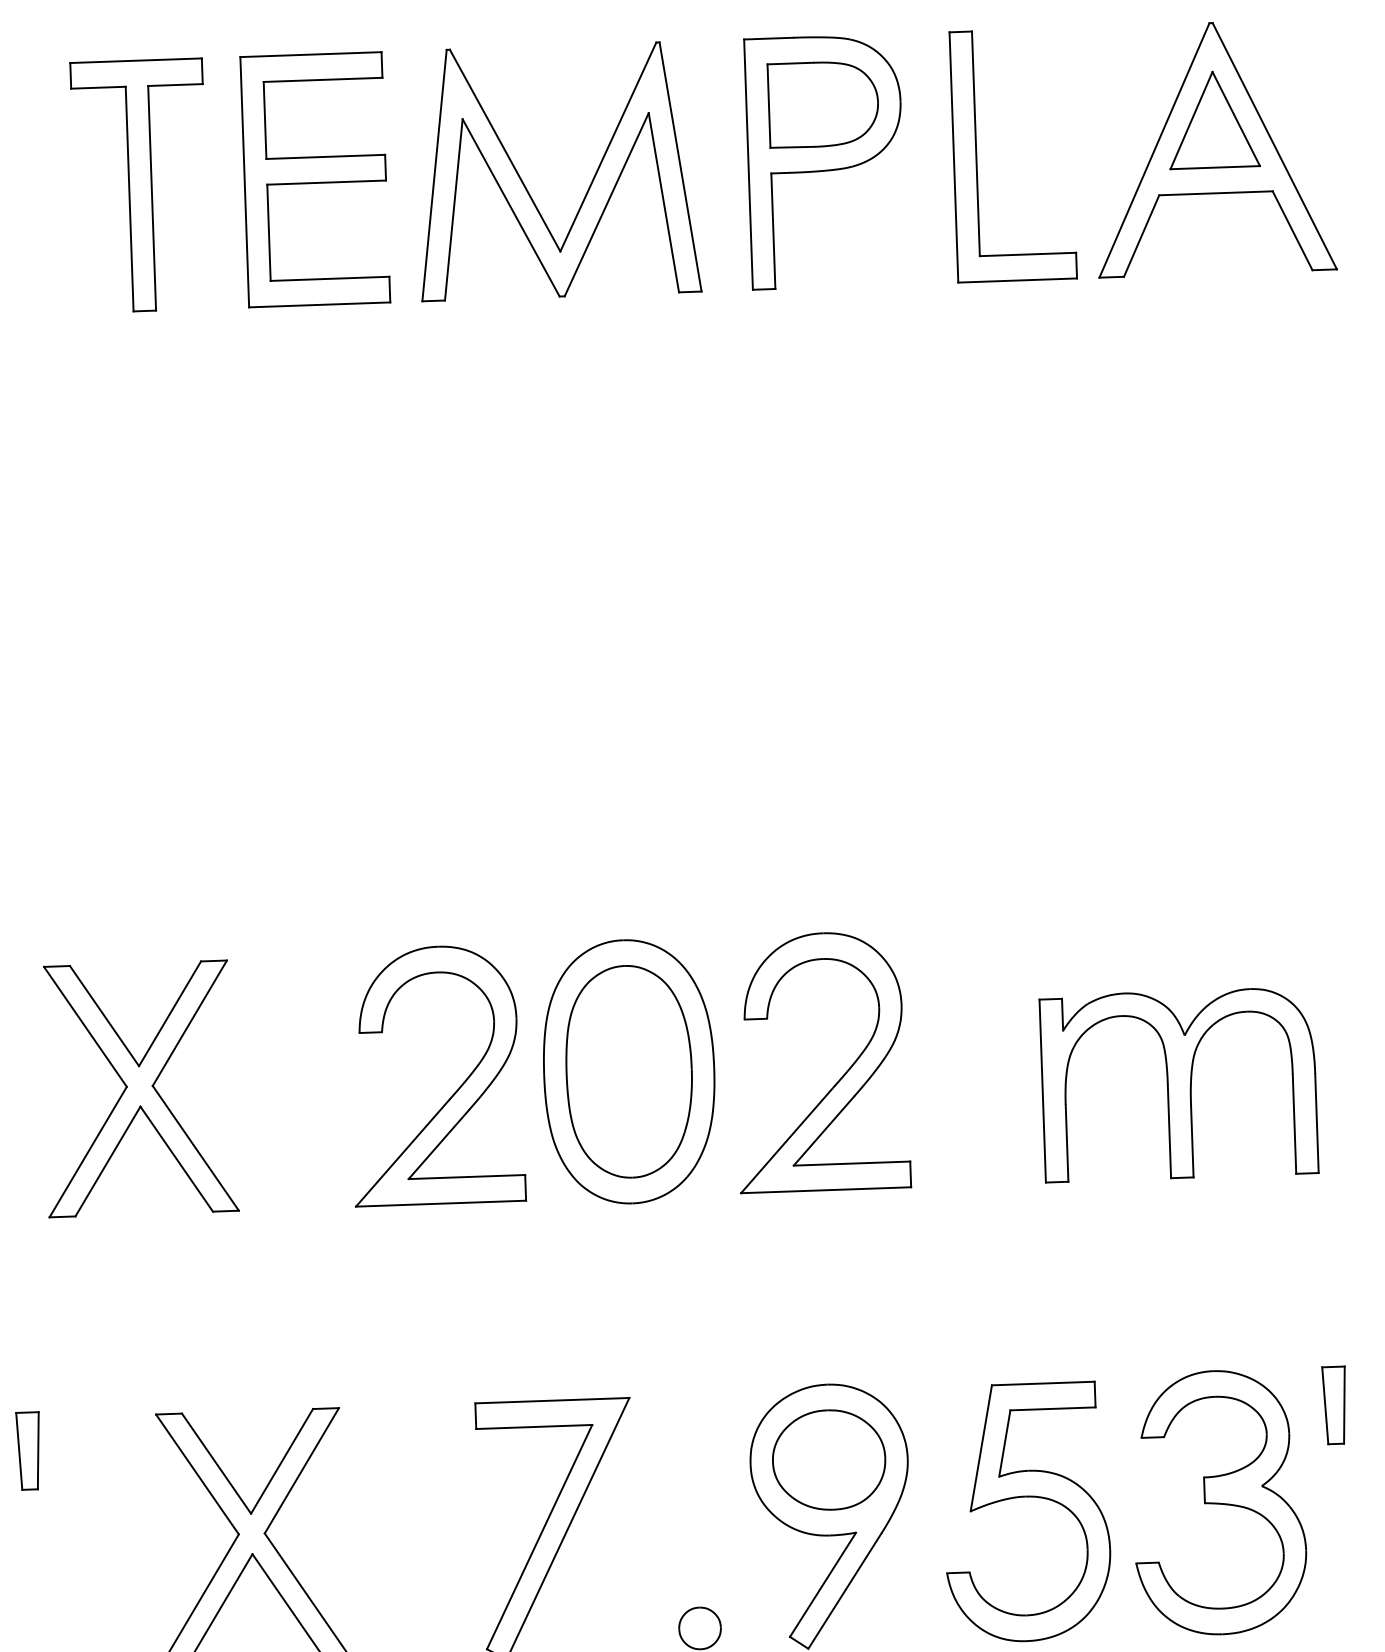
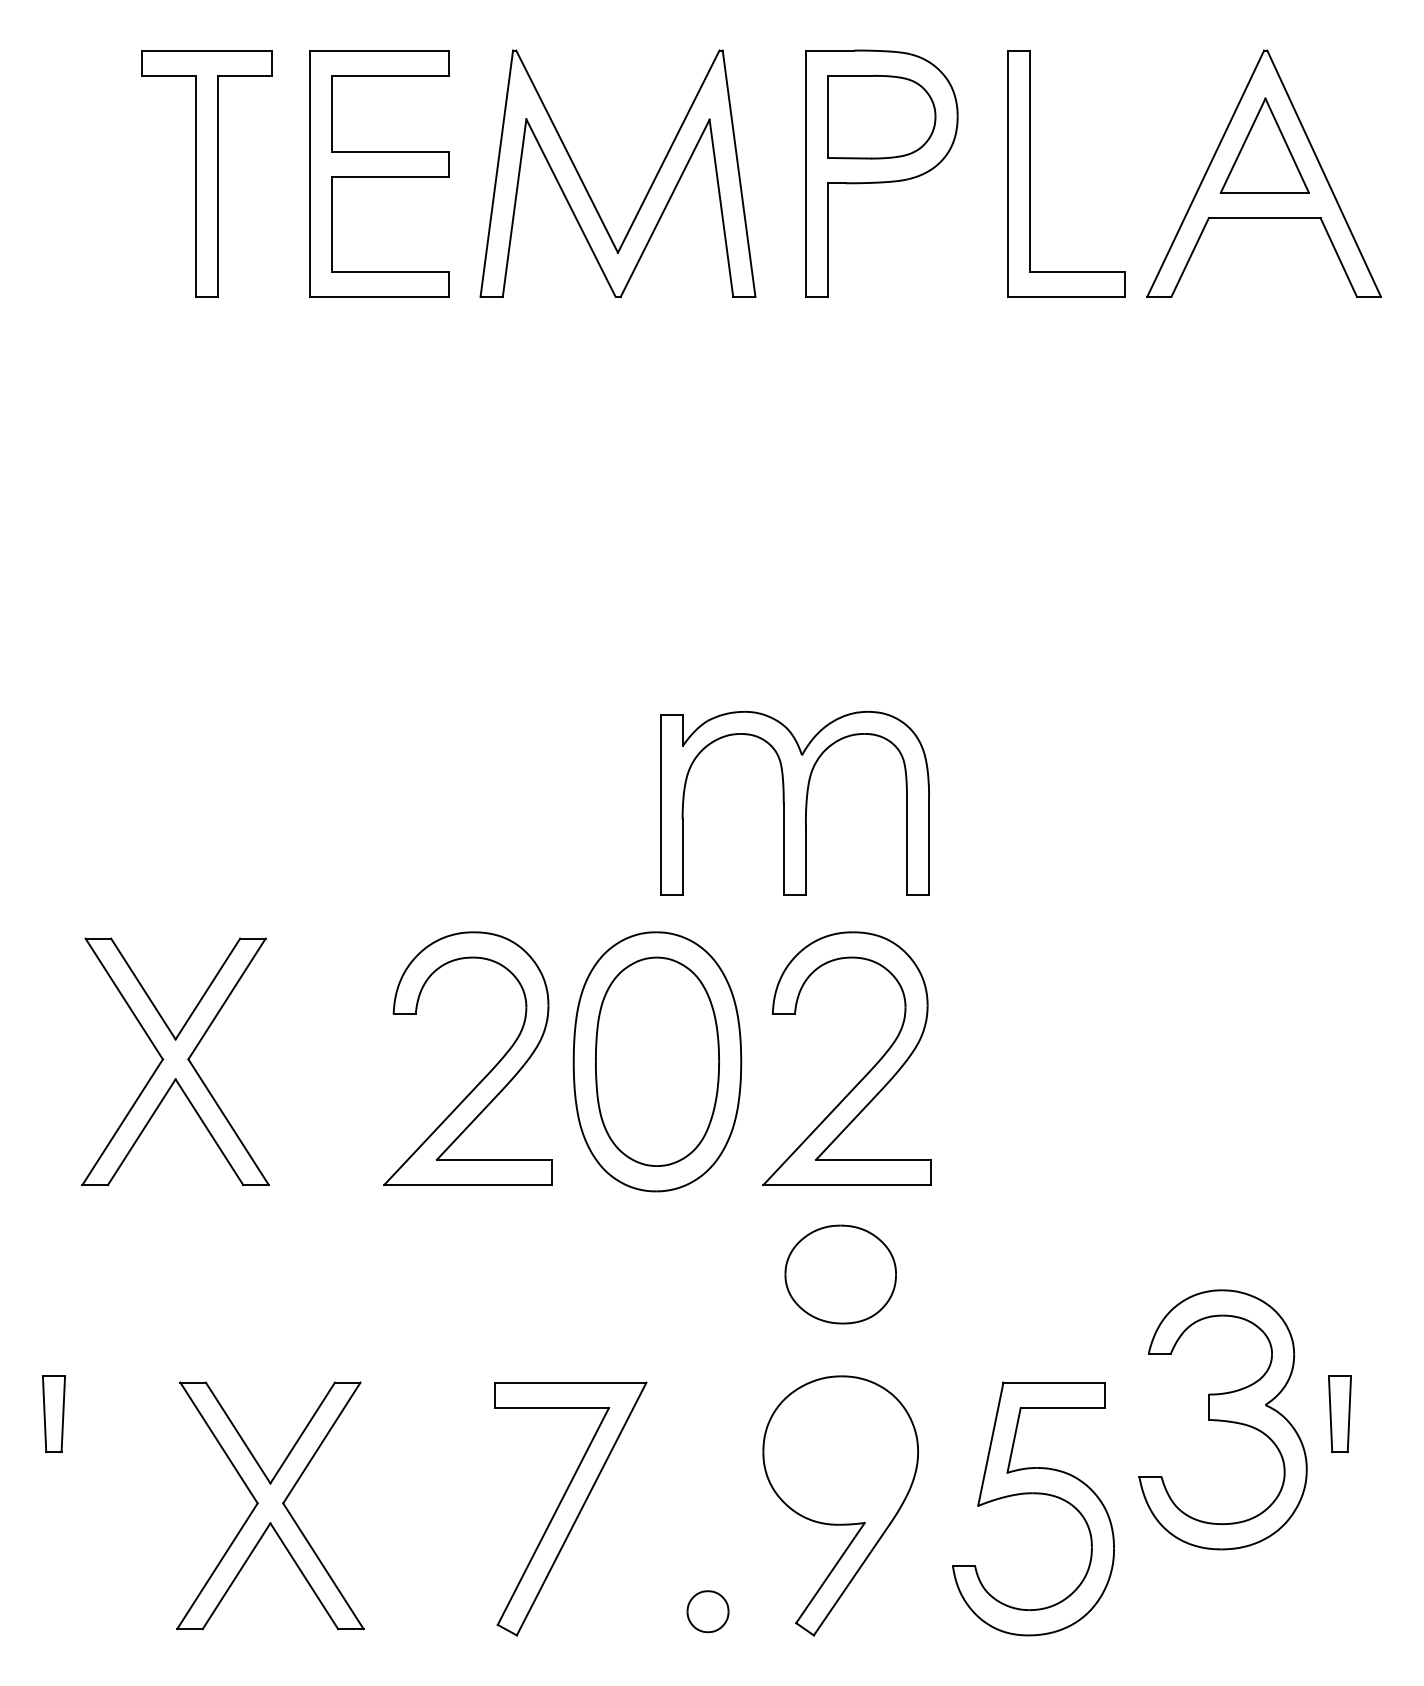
part: (1178, 1083) -> (794, 802), moved
part: (828, 1460) -> (840, 1274), moved
part: (1218, 1502) -> (1222, 1419), moved

